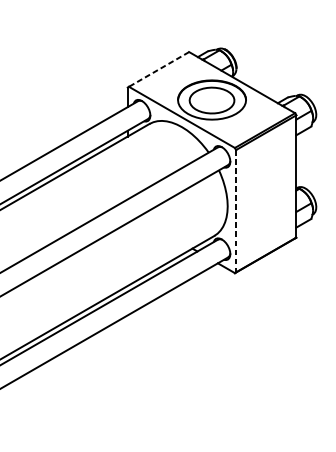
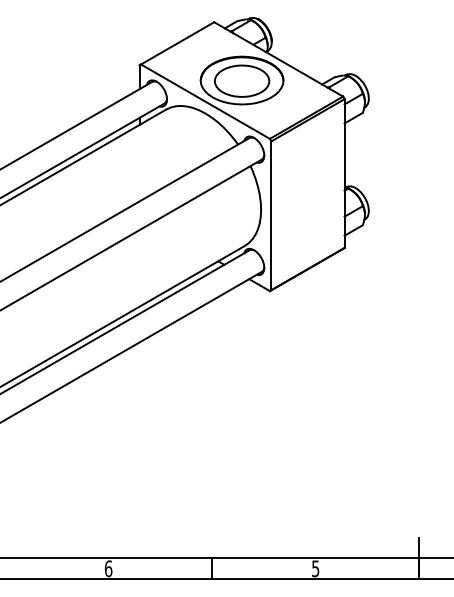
line: (158, 69) -> (177, 43), dashed -> solid
line: (236, 211) -> (271, 216), dashed -> solid

